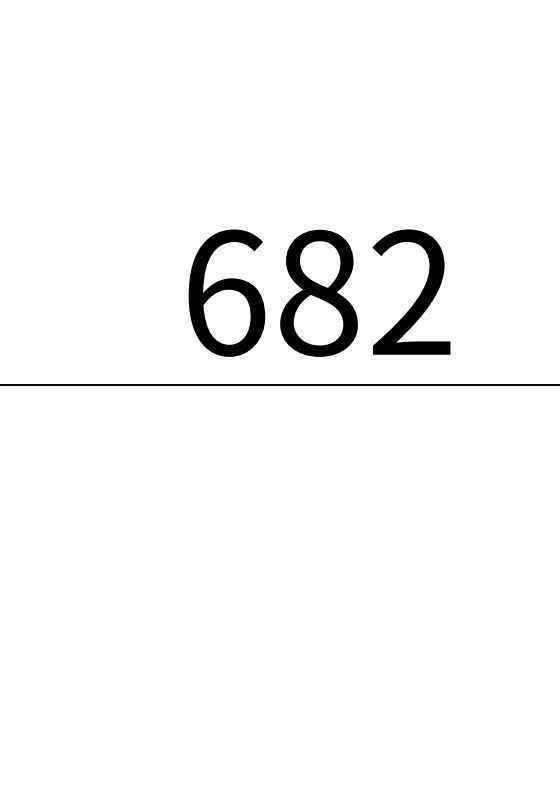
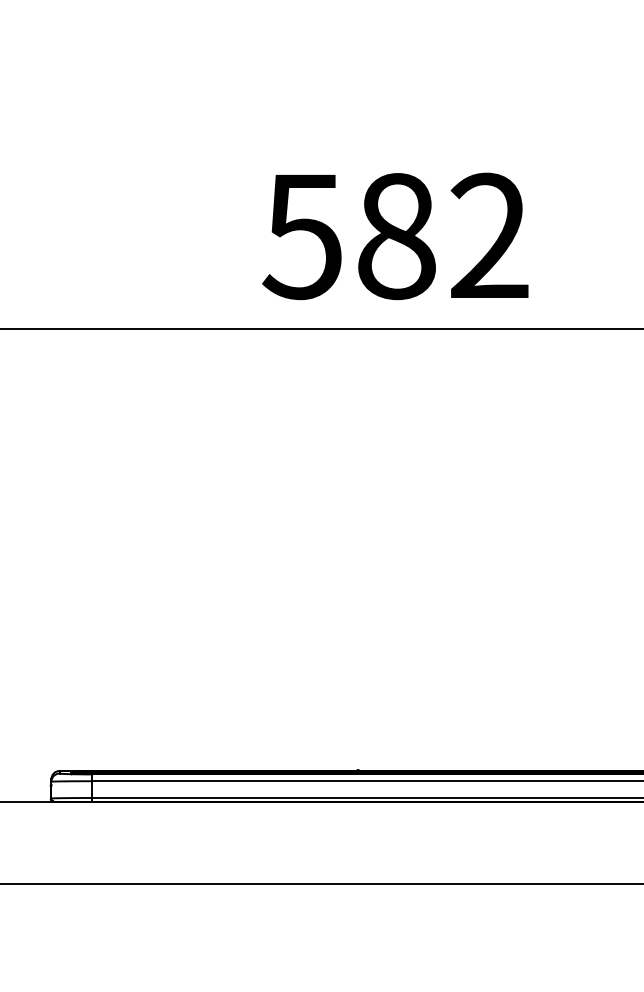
text: (224, 293) -> (302, 236), 682 -> 582

